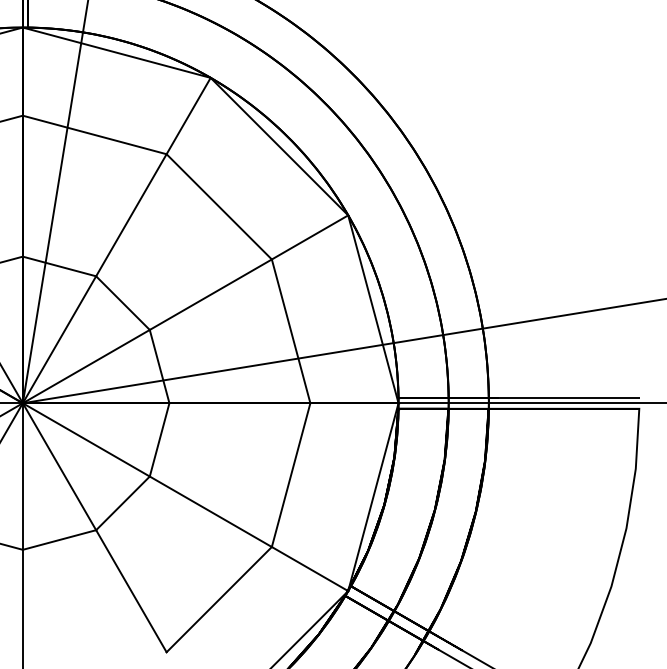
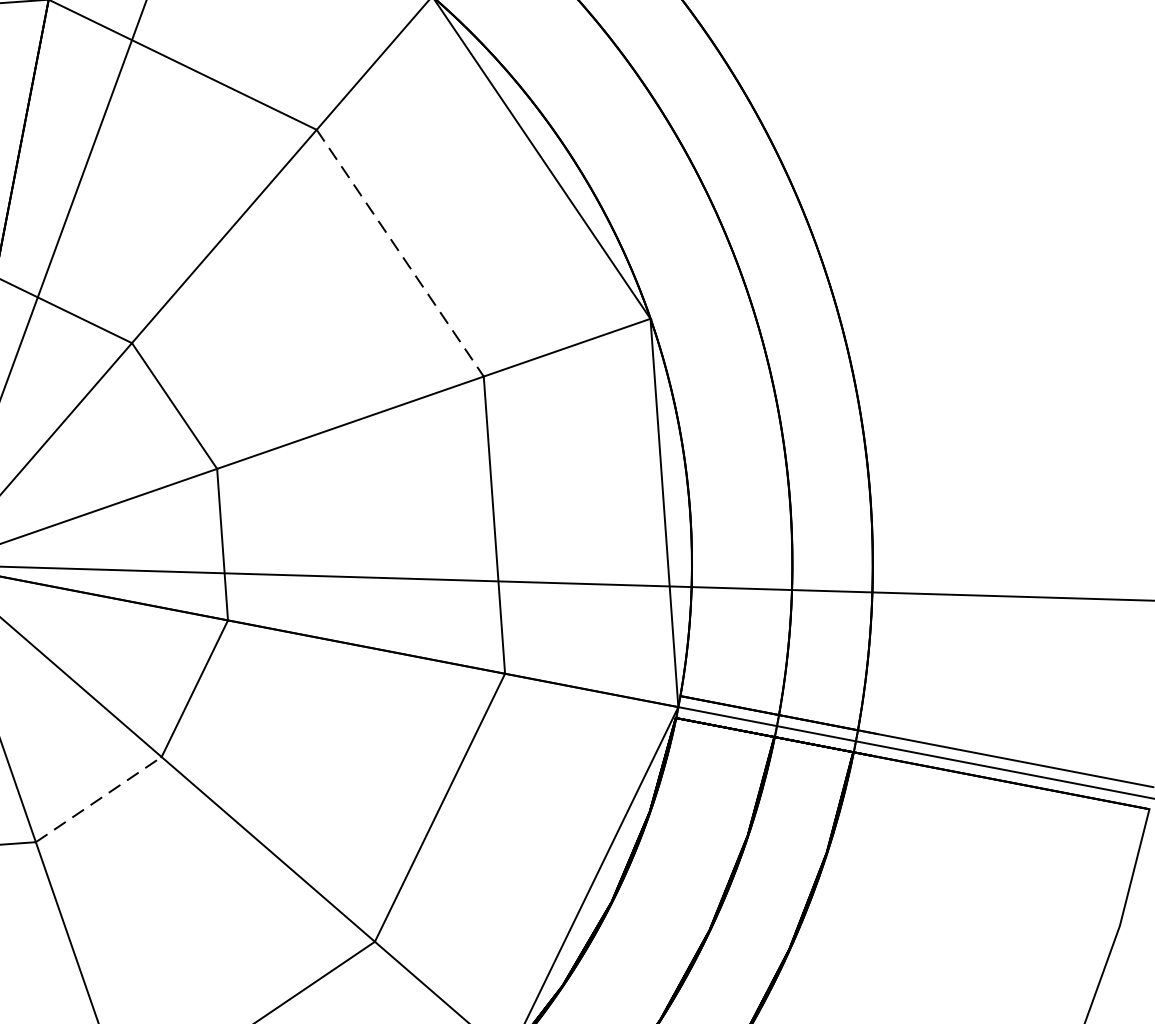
line: (219, 207) -> (400, 254), solid -> dashed
line: (122, 503) -> (97, 799), solid -> dashed

